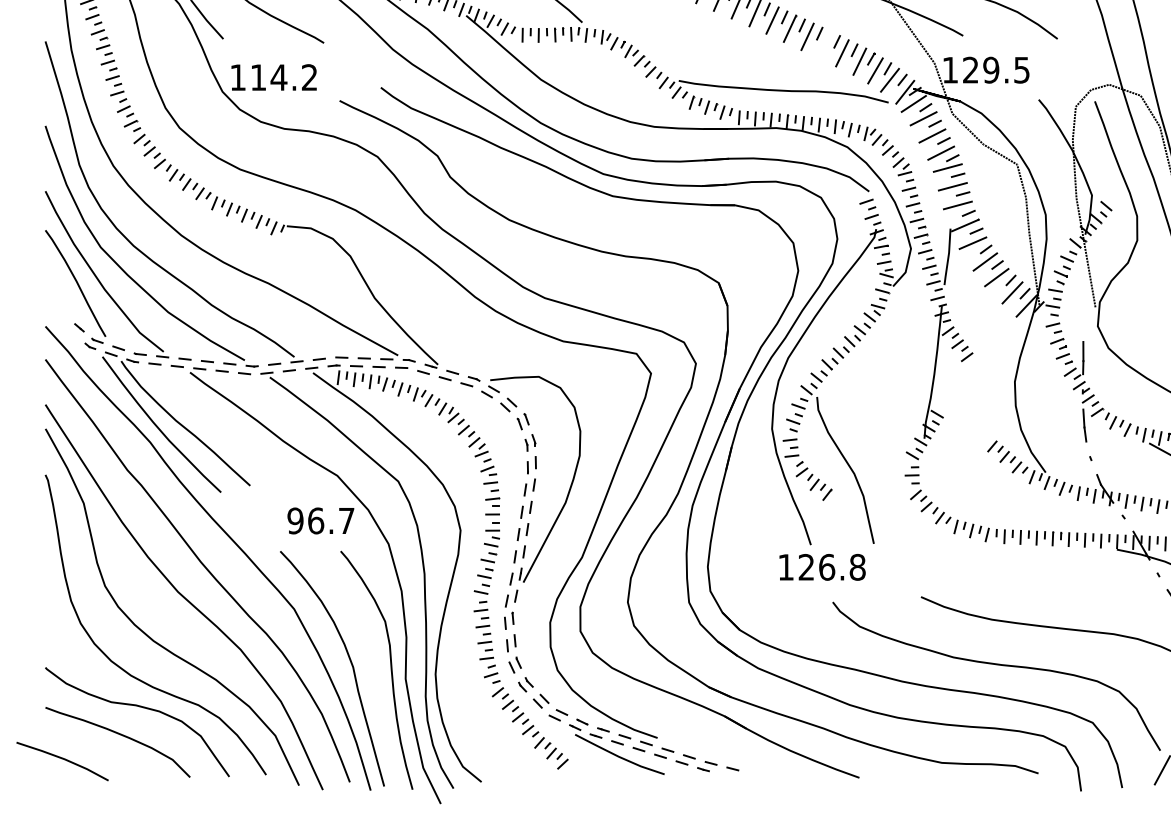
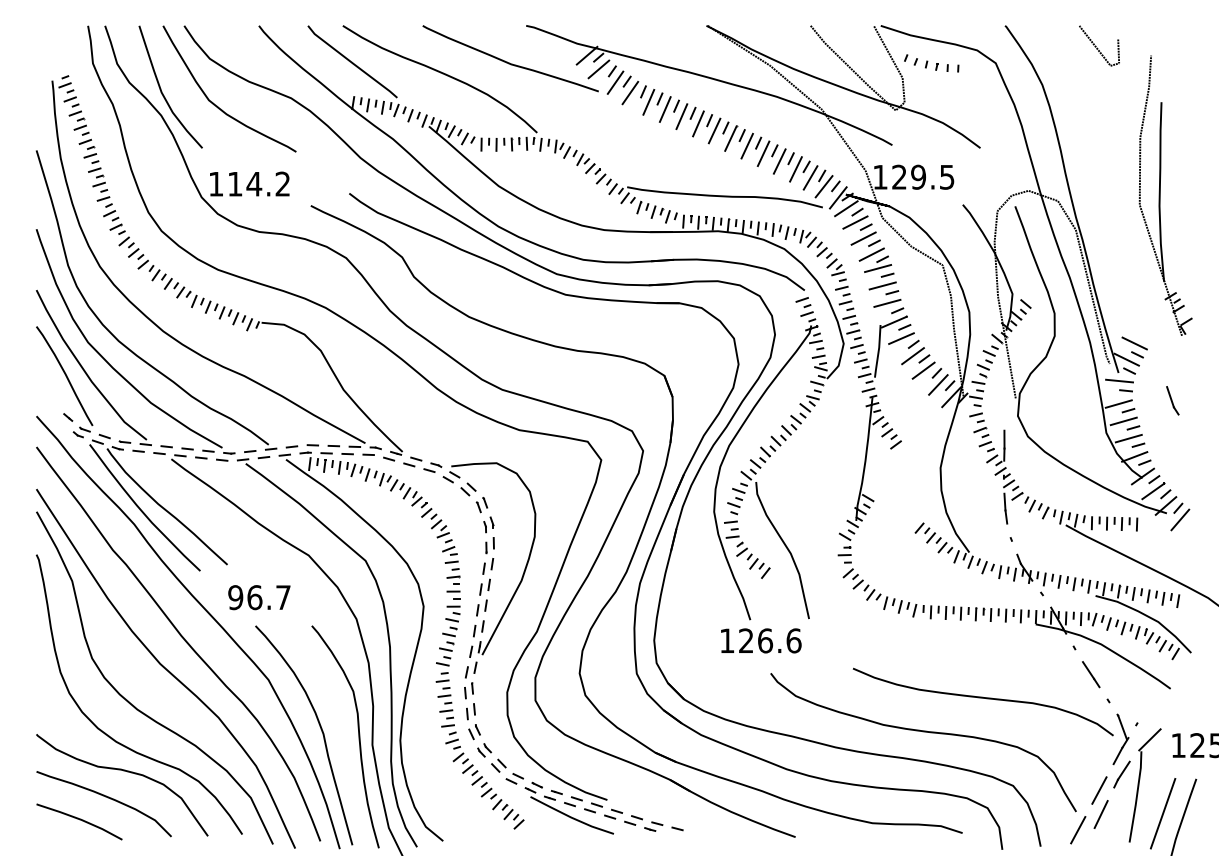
line: (824, 44) -> (763, 153), added
text: (321, 520) -> (259, 597), moved
text: (857, 566) -> (793, 640), 126.8 -> 126.6
curve: (62, 759) -> (79, 820), moved

